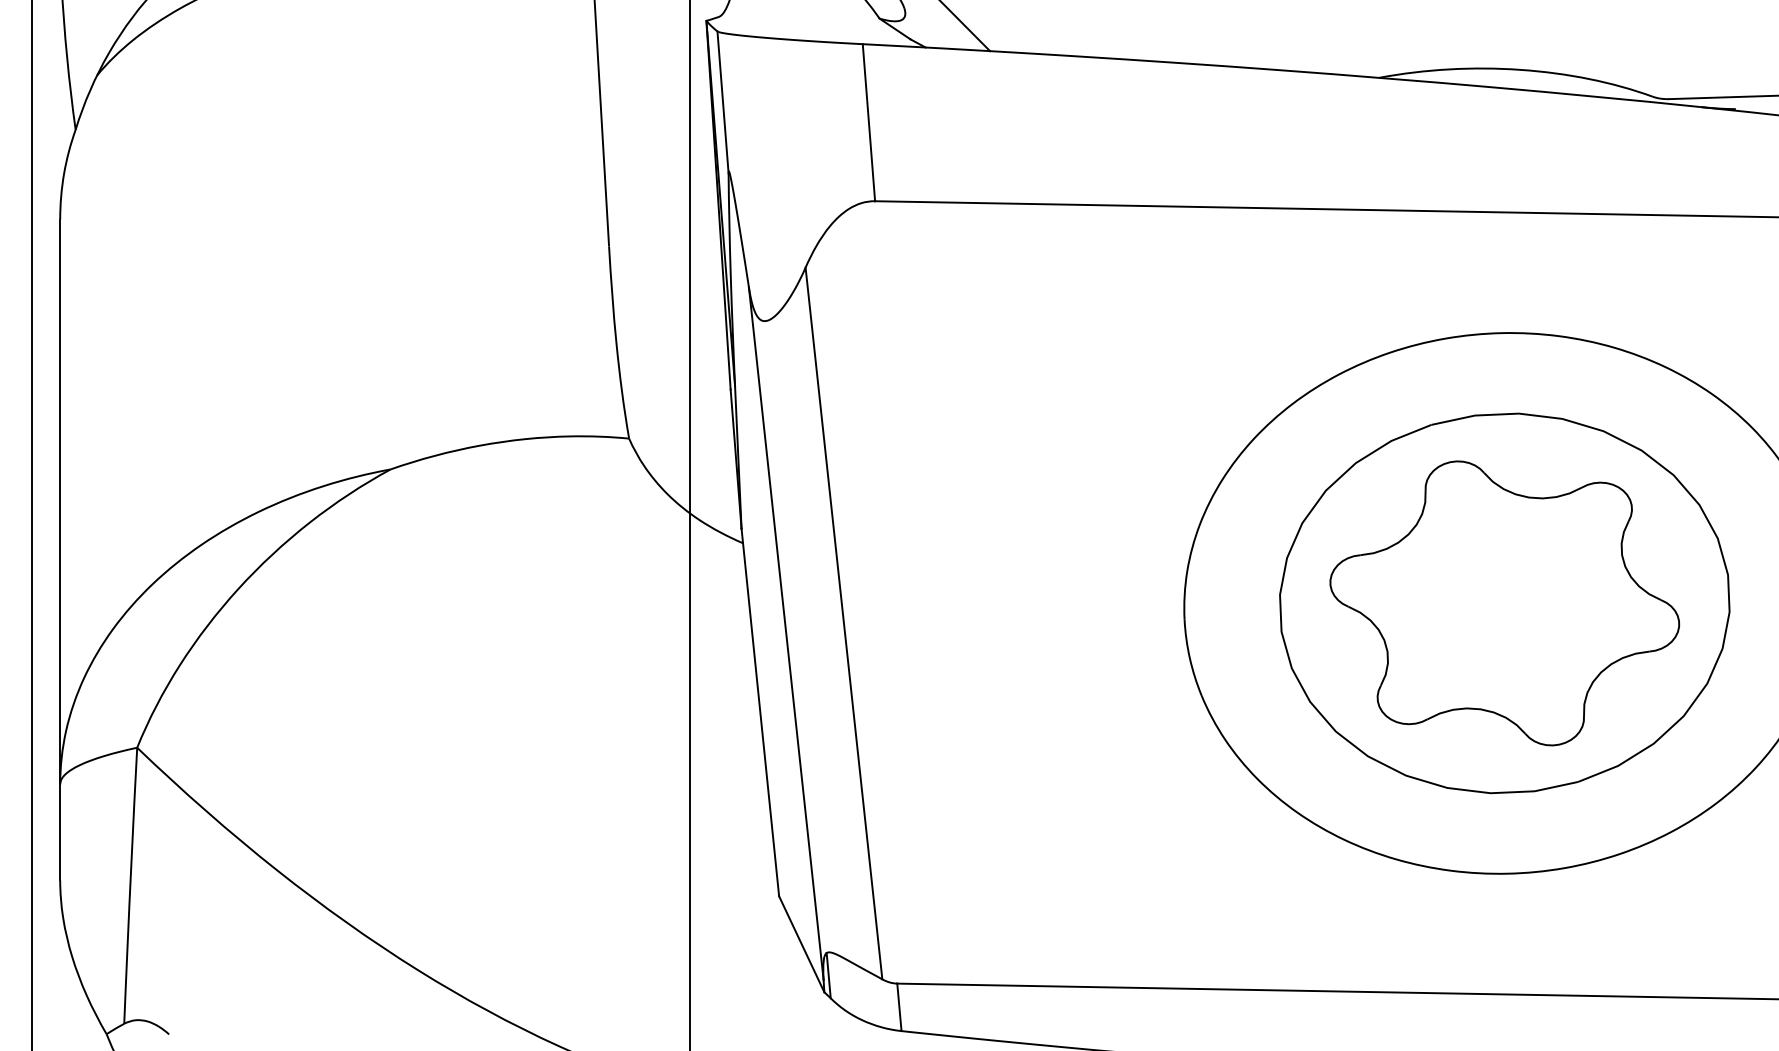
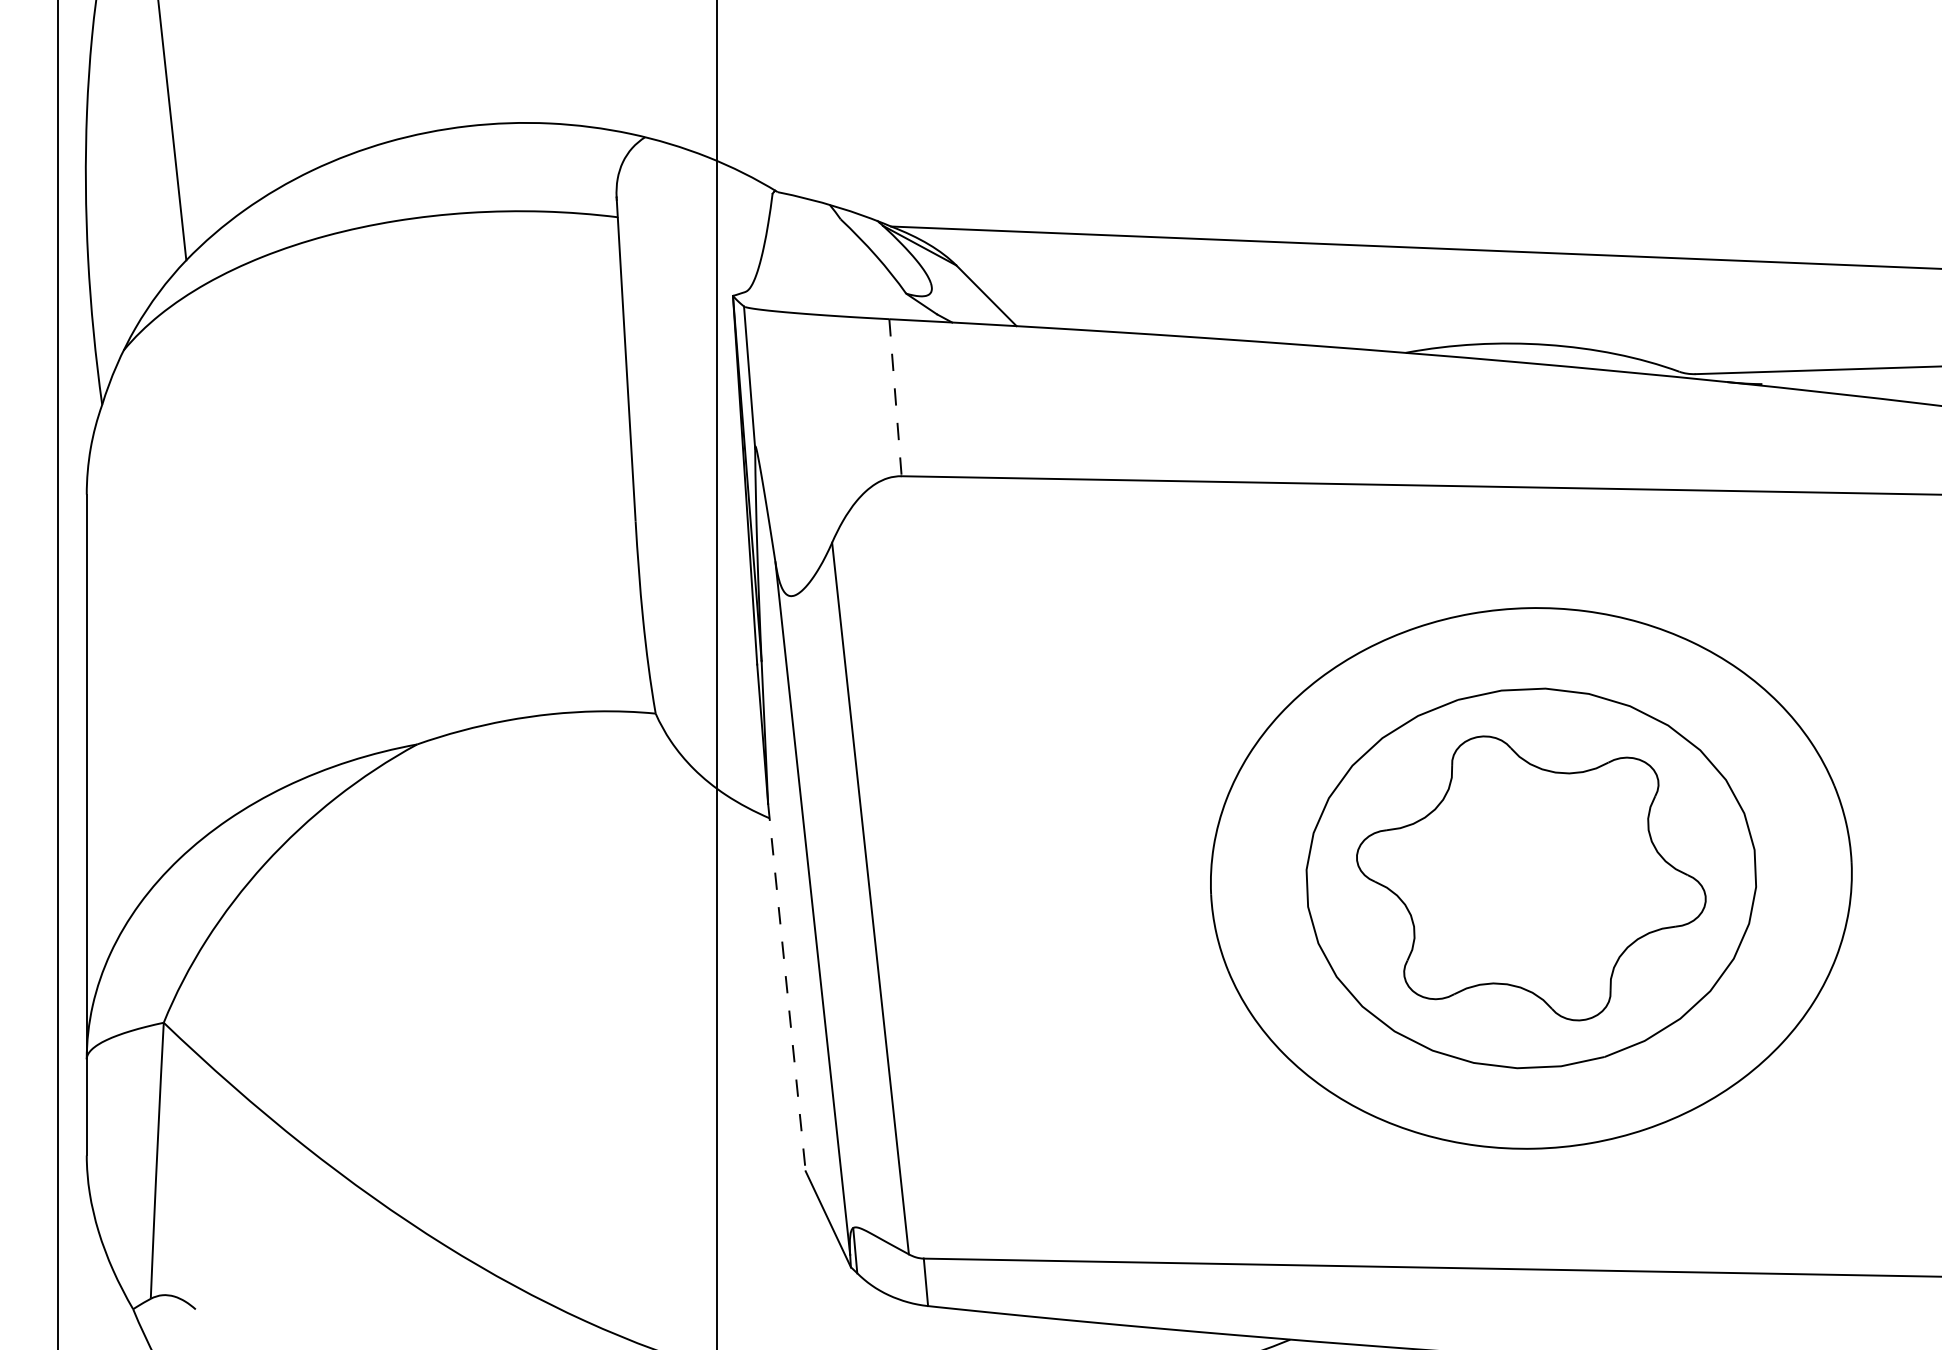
line: (868, 122) -> (895, 397), solid -> dashed
line: (759, 712) -> (786, 987), solid -> dashed

